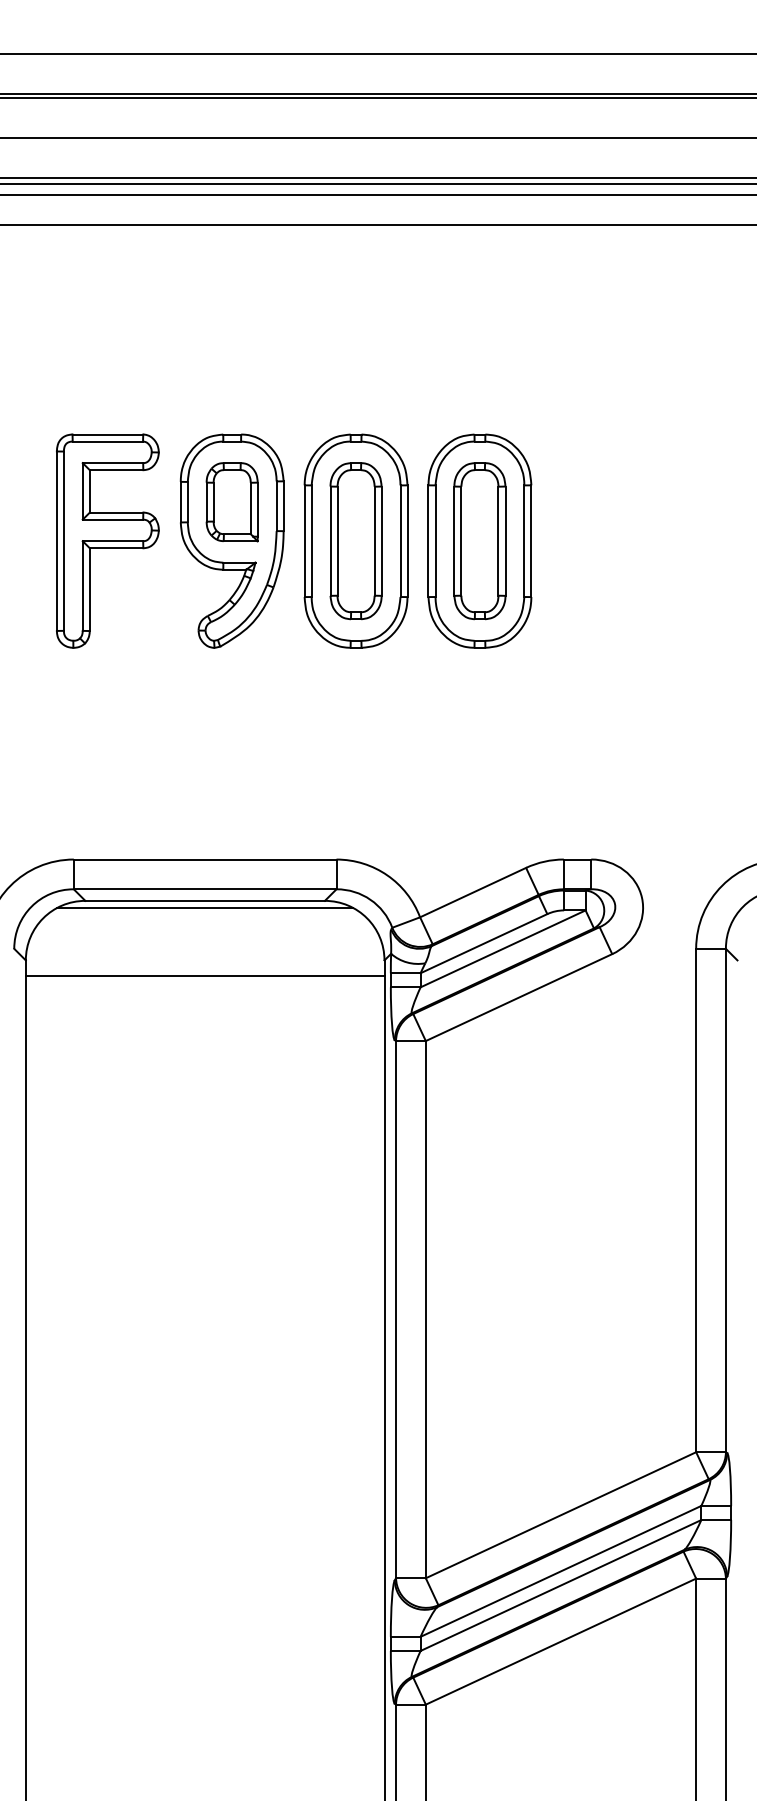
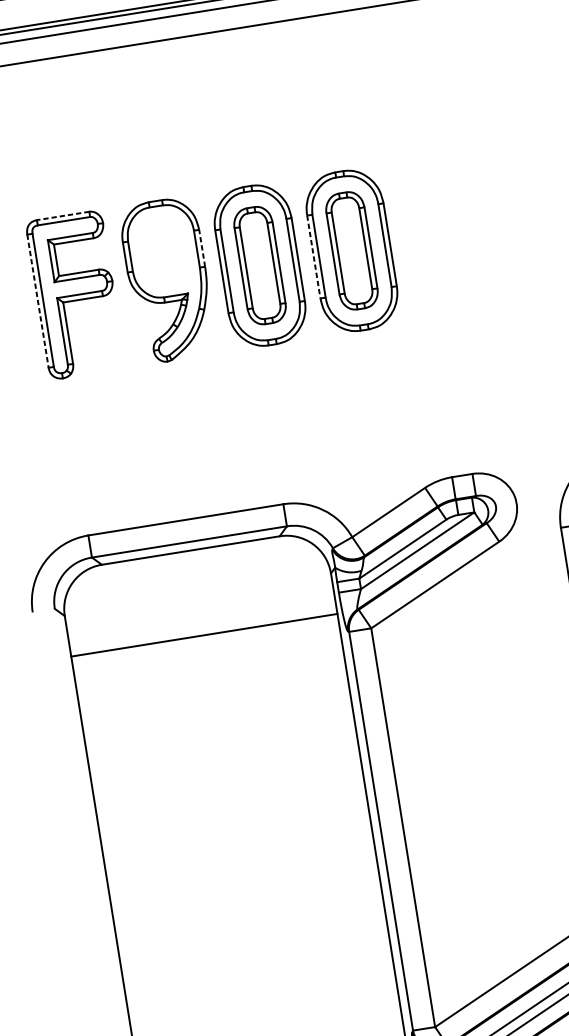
line: (107, 434) -> (62, 215), solid -> dashed
part: (231, 502) -> (162, 251), removed
line: (283, 506) -> (202, 248), solid -> dashed
line: (56, 541) -> (37, 301), solid -> dashed
line: (428, 541) -> (313, 257), solid -> dashed
line: (204, 908) -> (191, 556), removed
line: (204, 976) -> (203, 635), moved

